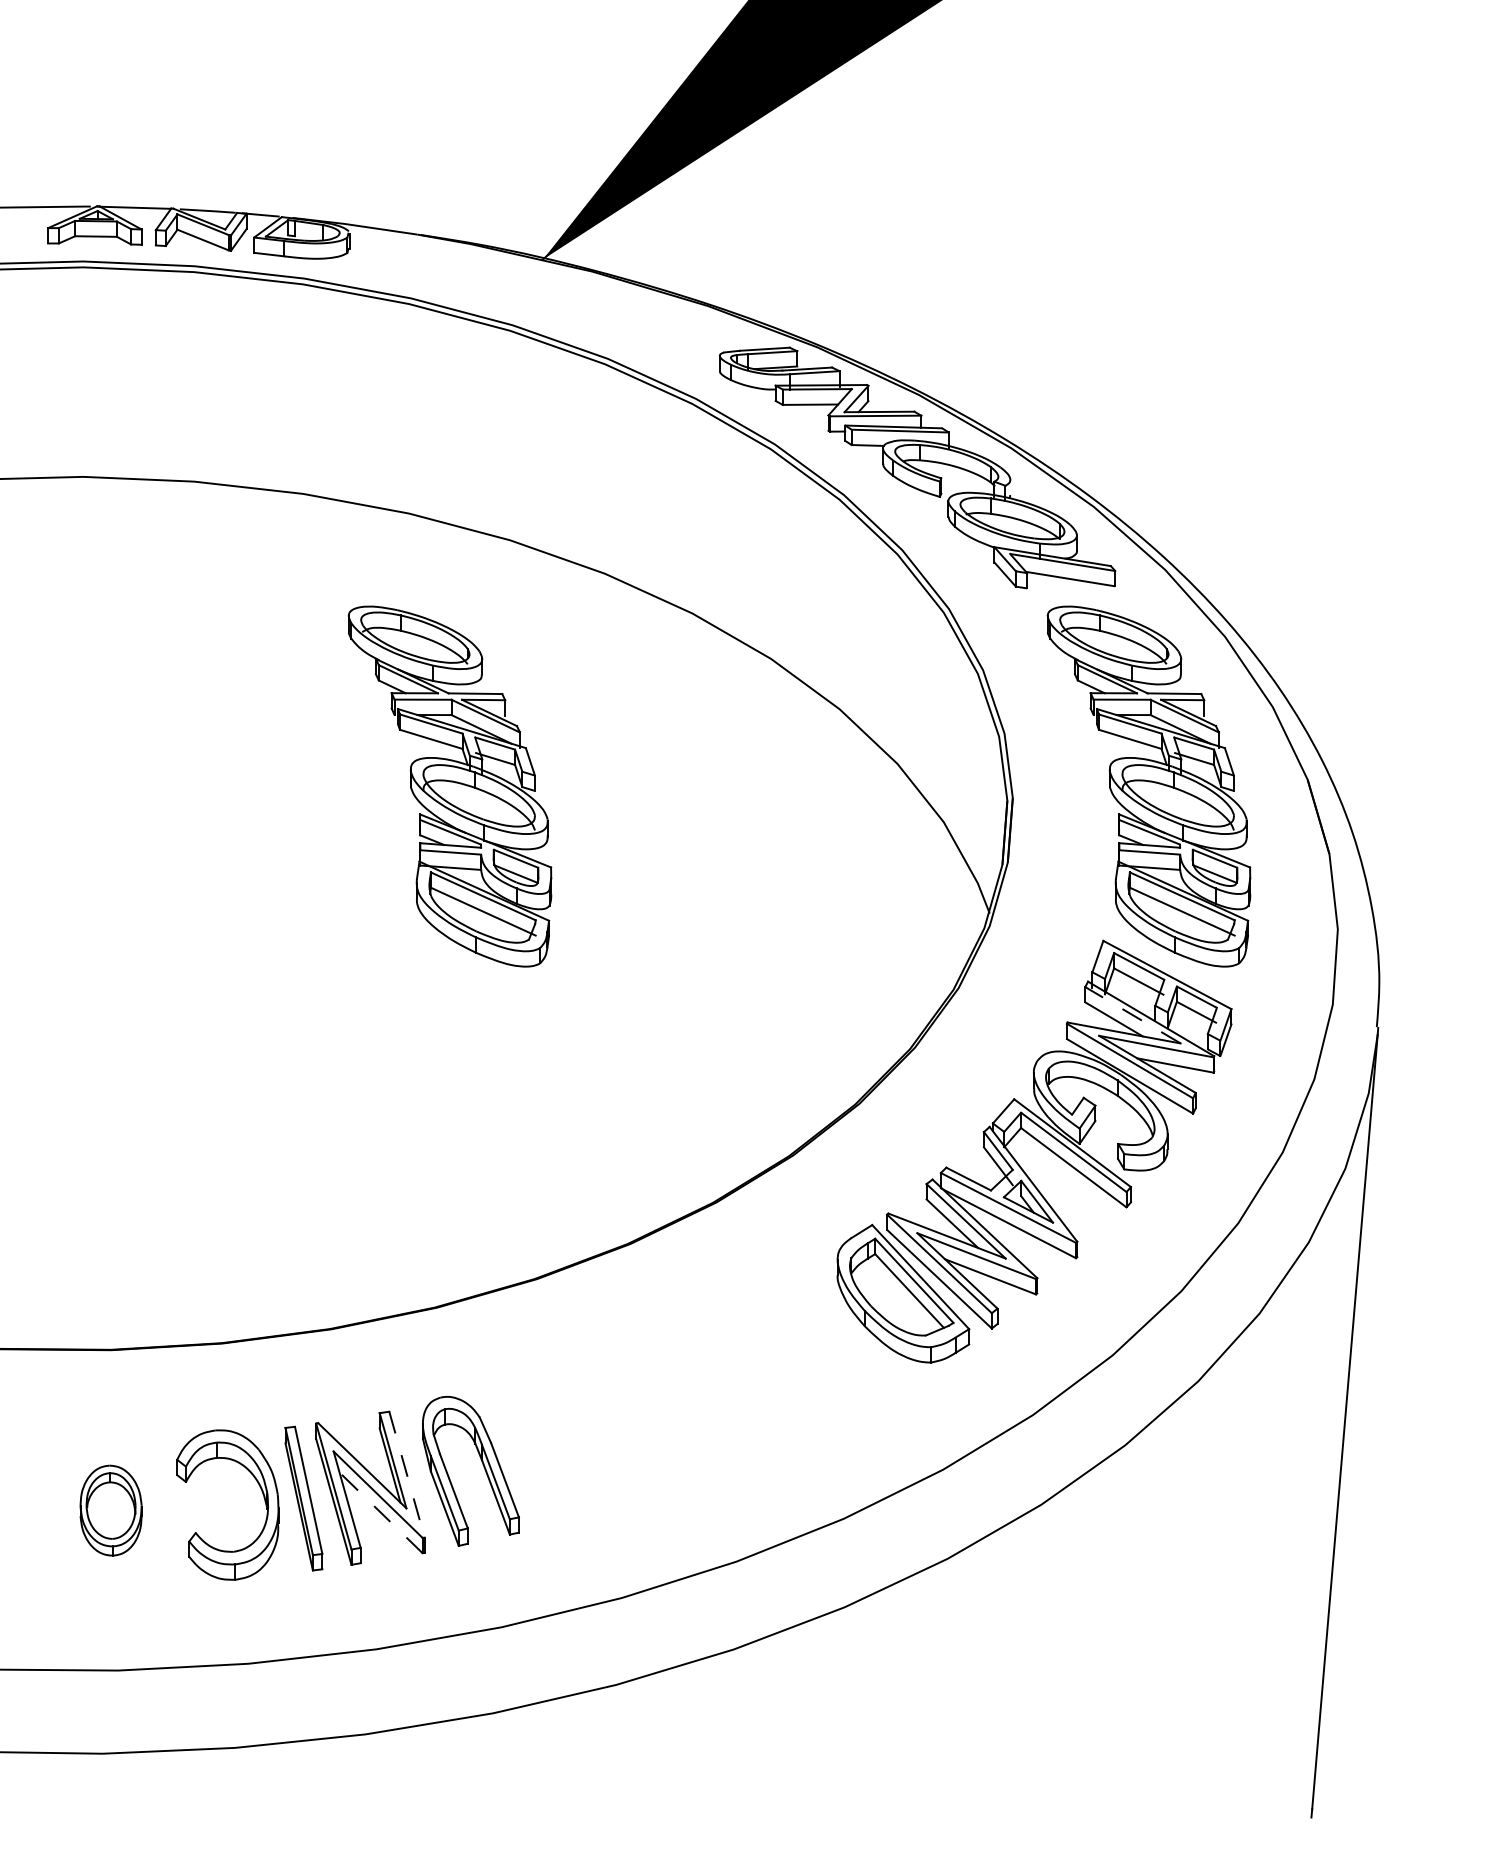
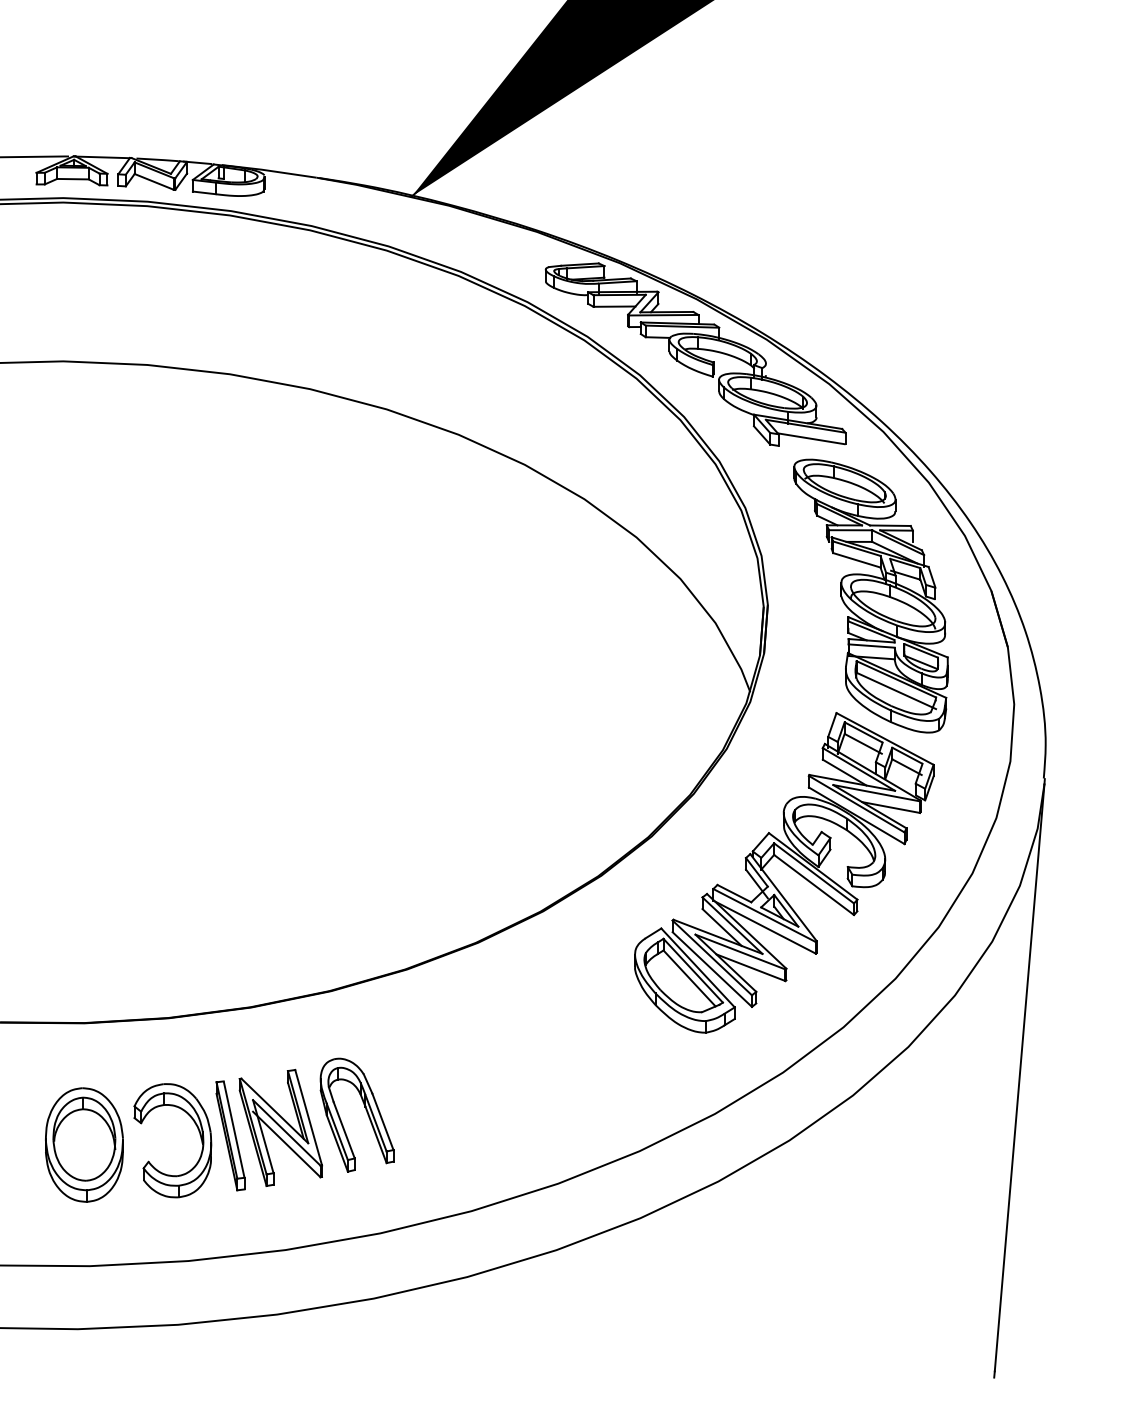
part: (449, 786) -> (340, 596), removed
line: (1132, 1015) -> (858, 769), dashed -> solid
line: (407, 1475) -> (309, 1118), dashed -> solid
line: (377, 1509) -> (286, 1144), dashed -> solid
part: (110, 1510) -> (83, 1144), size x1.67

